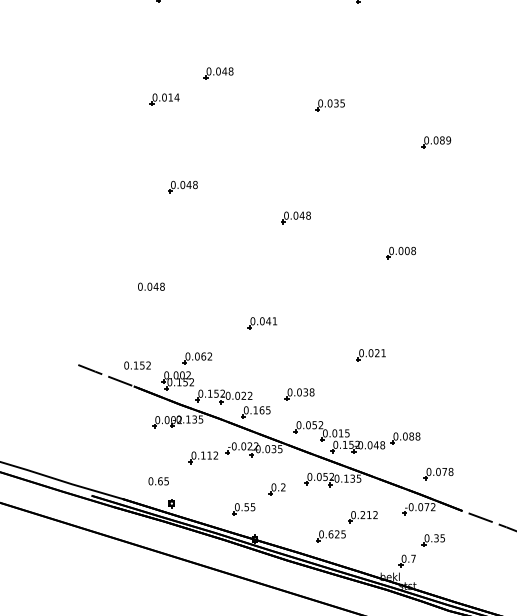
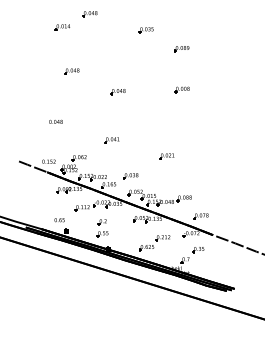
part: (435, 143) -> (181, 49), moved
part: (294, 218) -> (117, 92), moved
part: (399, 252) -> (181, 89), moved
part: (275, 489) -> (101, 222), moved

